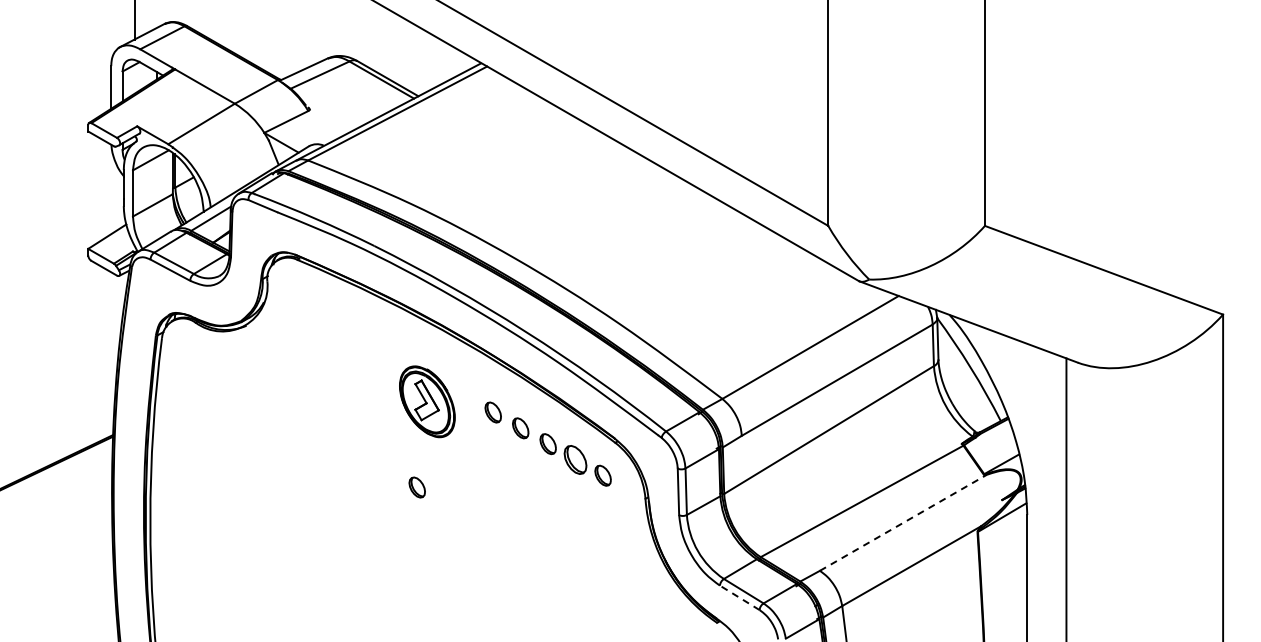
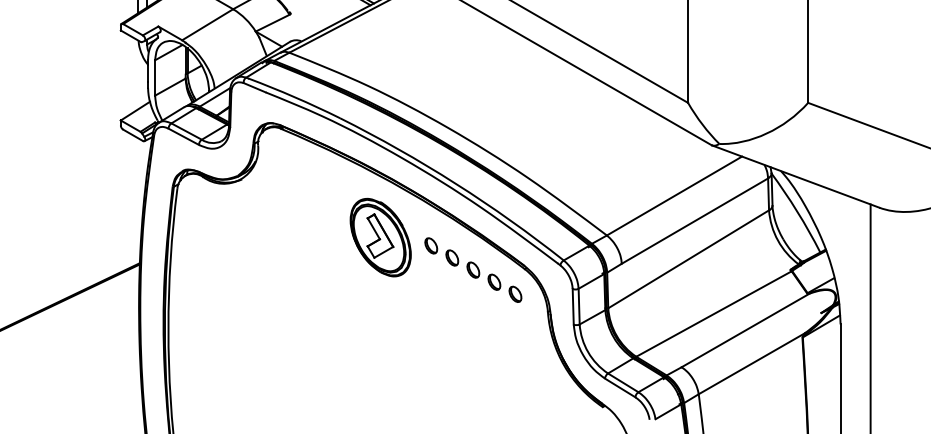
part: (427, 401) -> (380, 237), size x1.43
part: (575, 459) -> (494, 281), size x0.71
part: (416, 487) -> (372, 303), removed
line: (903, 522) -> (745, 330), dashed -> solid
line: (739, 597) -> (620, 387), dashed -> solid

